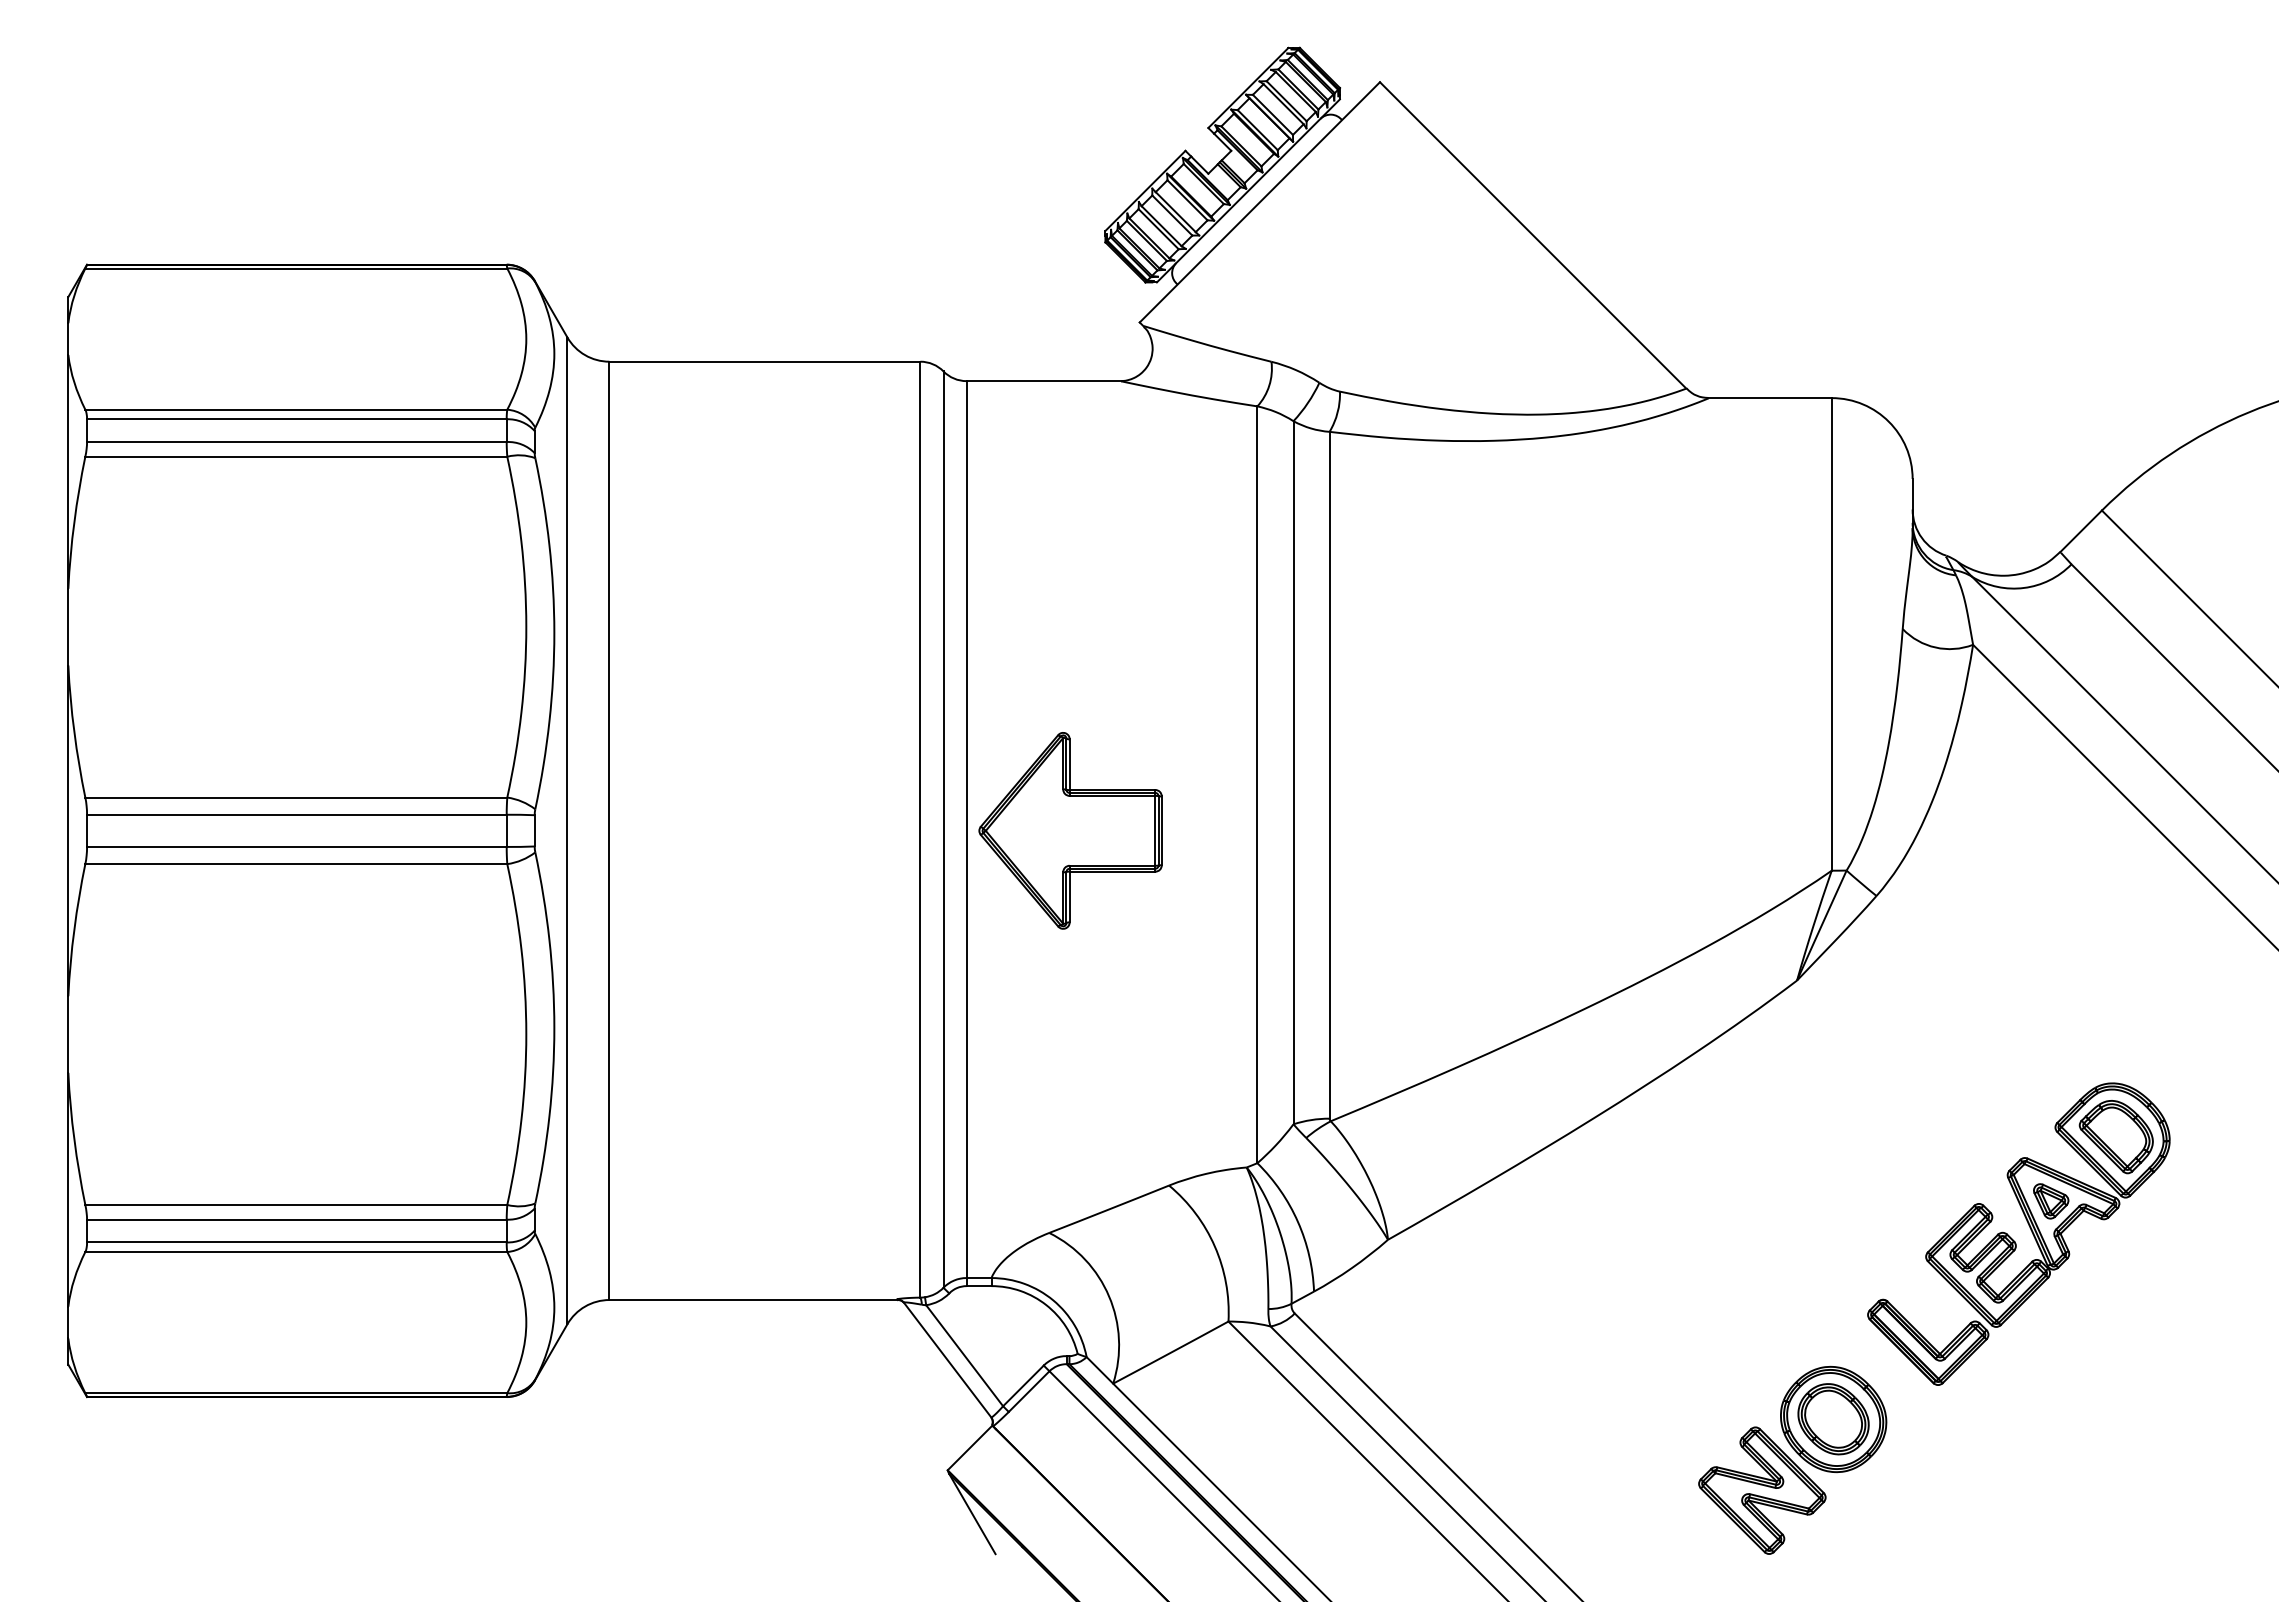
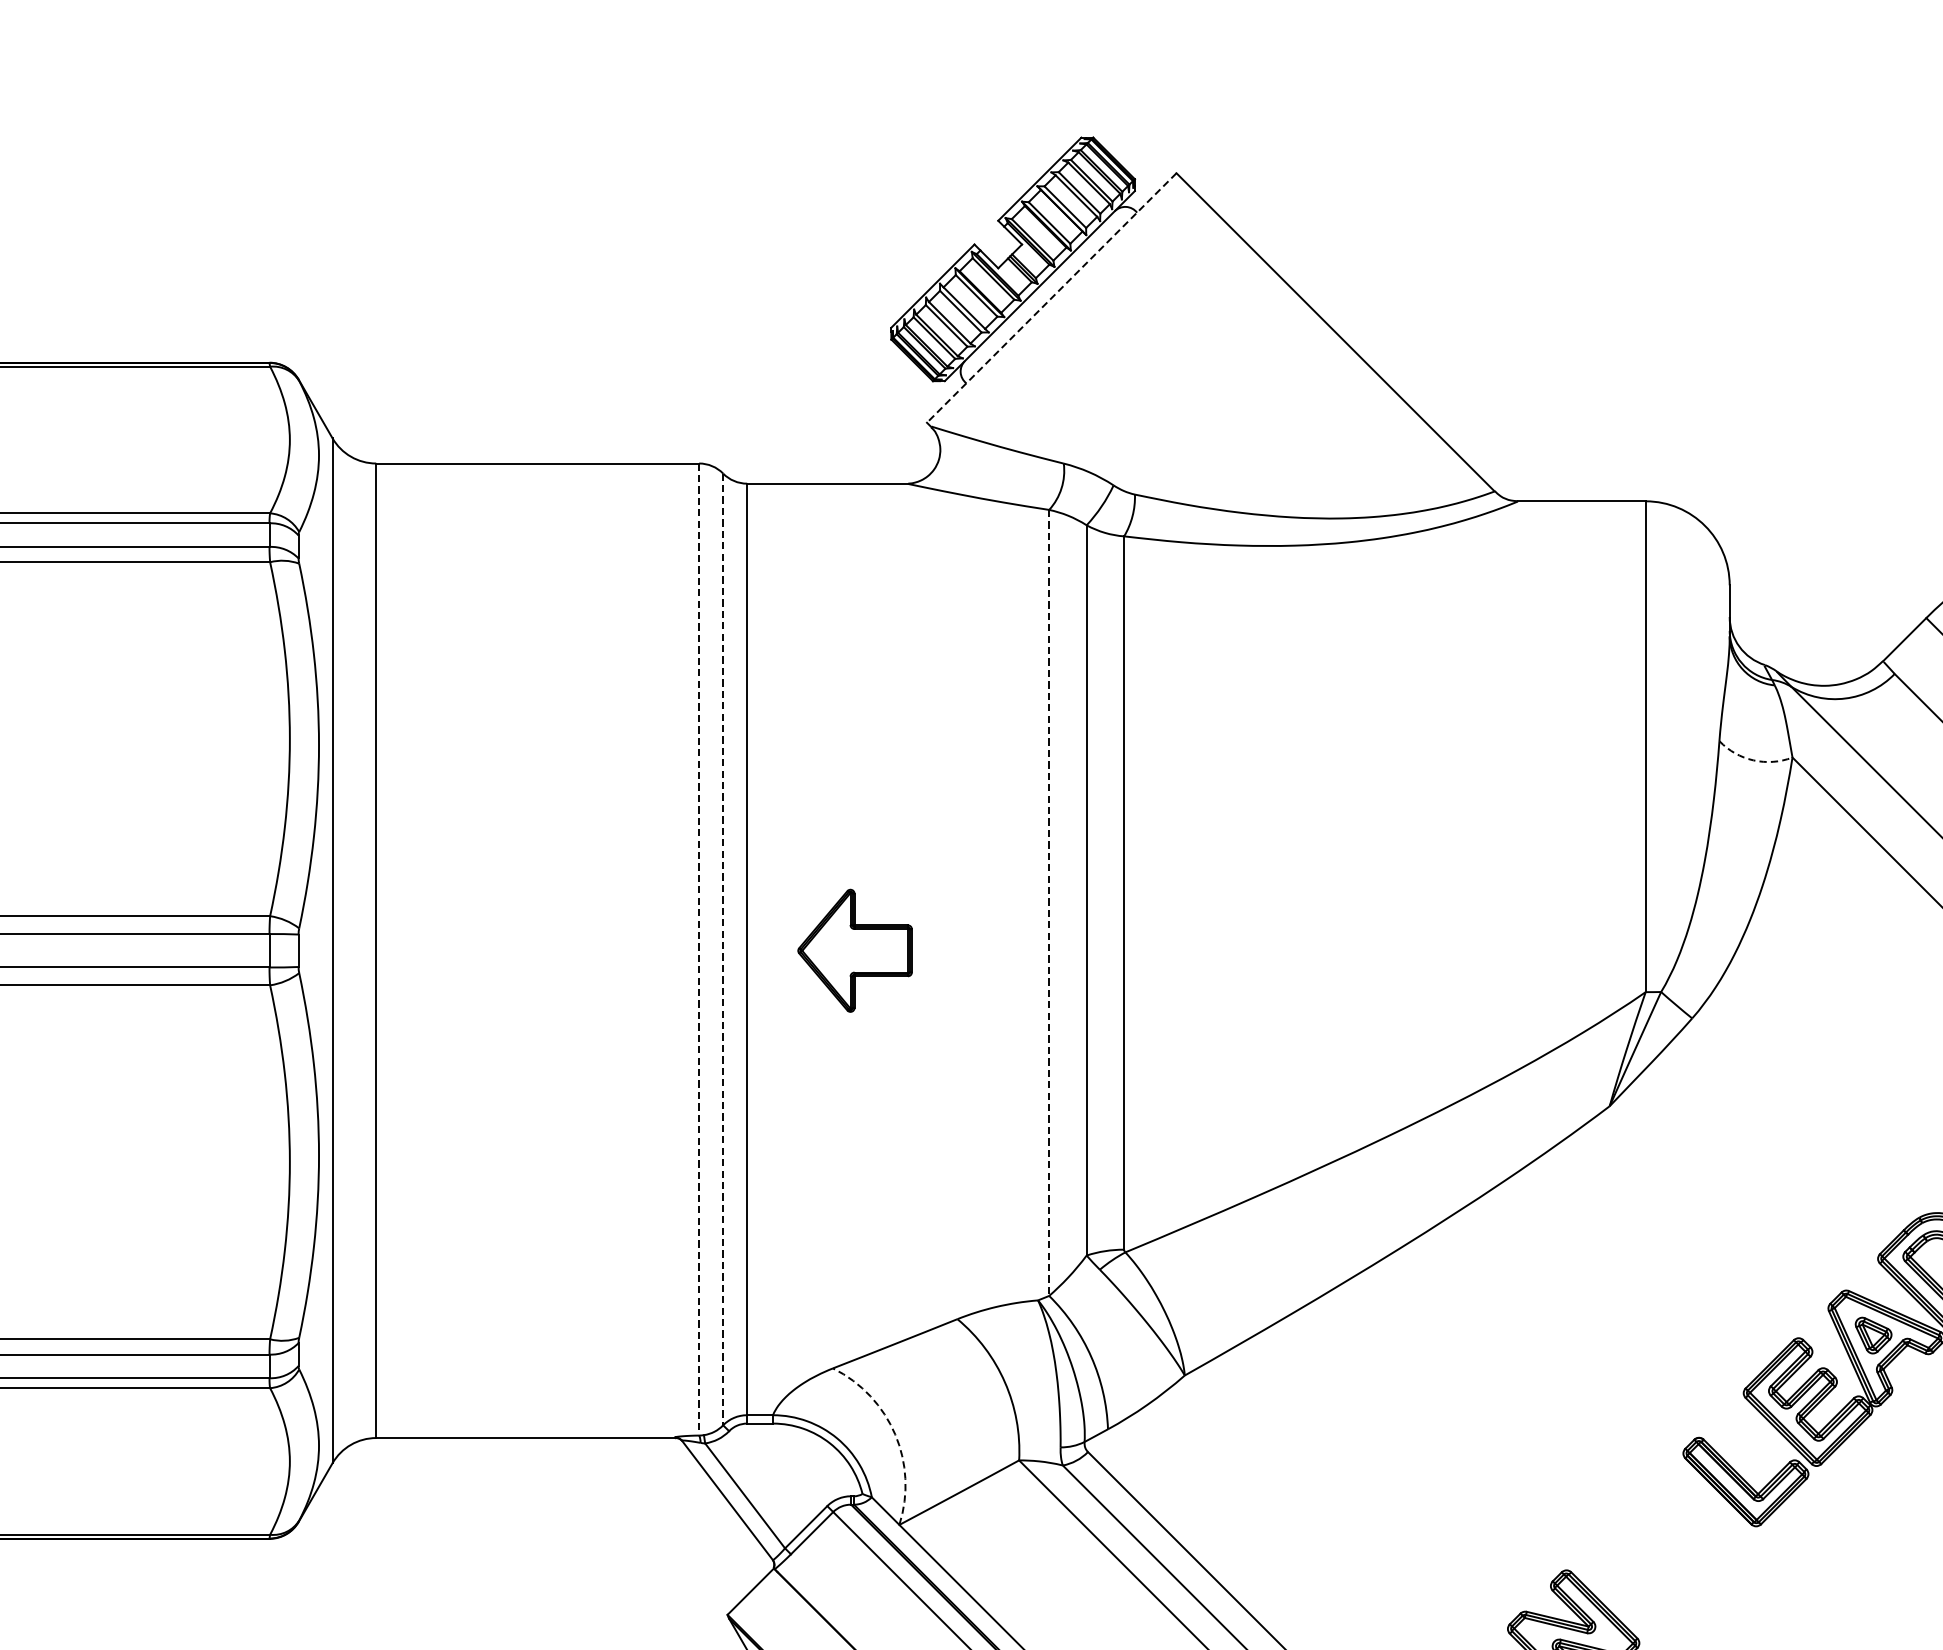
line: (1259, 202) -> (1051, 298), solid -> dashed
arc: (1935, 647) -> (1753, 760), solid -> dashed
line: (1257, 785) -> (1049, 903), solid -> dashed
line: (920, 829) -> (699, 949), solid -> dashed
line: (943, 830) -> (723, 950), solid -> dashed
part: (1070, 830) -> (855, 950), size x0.6
arc: (1109, 1296) -> (895, 1434), solid -> dashed
part: (1833, 1419) -> (1647, 1562), removed

